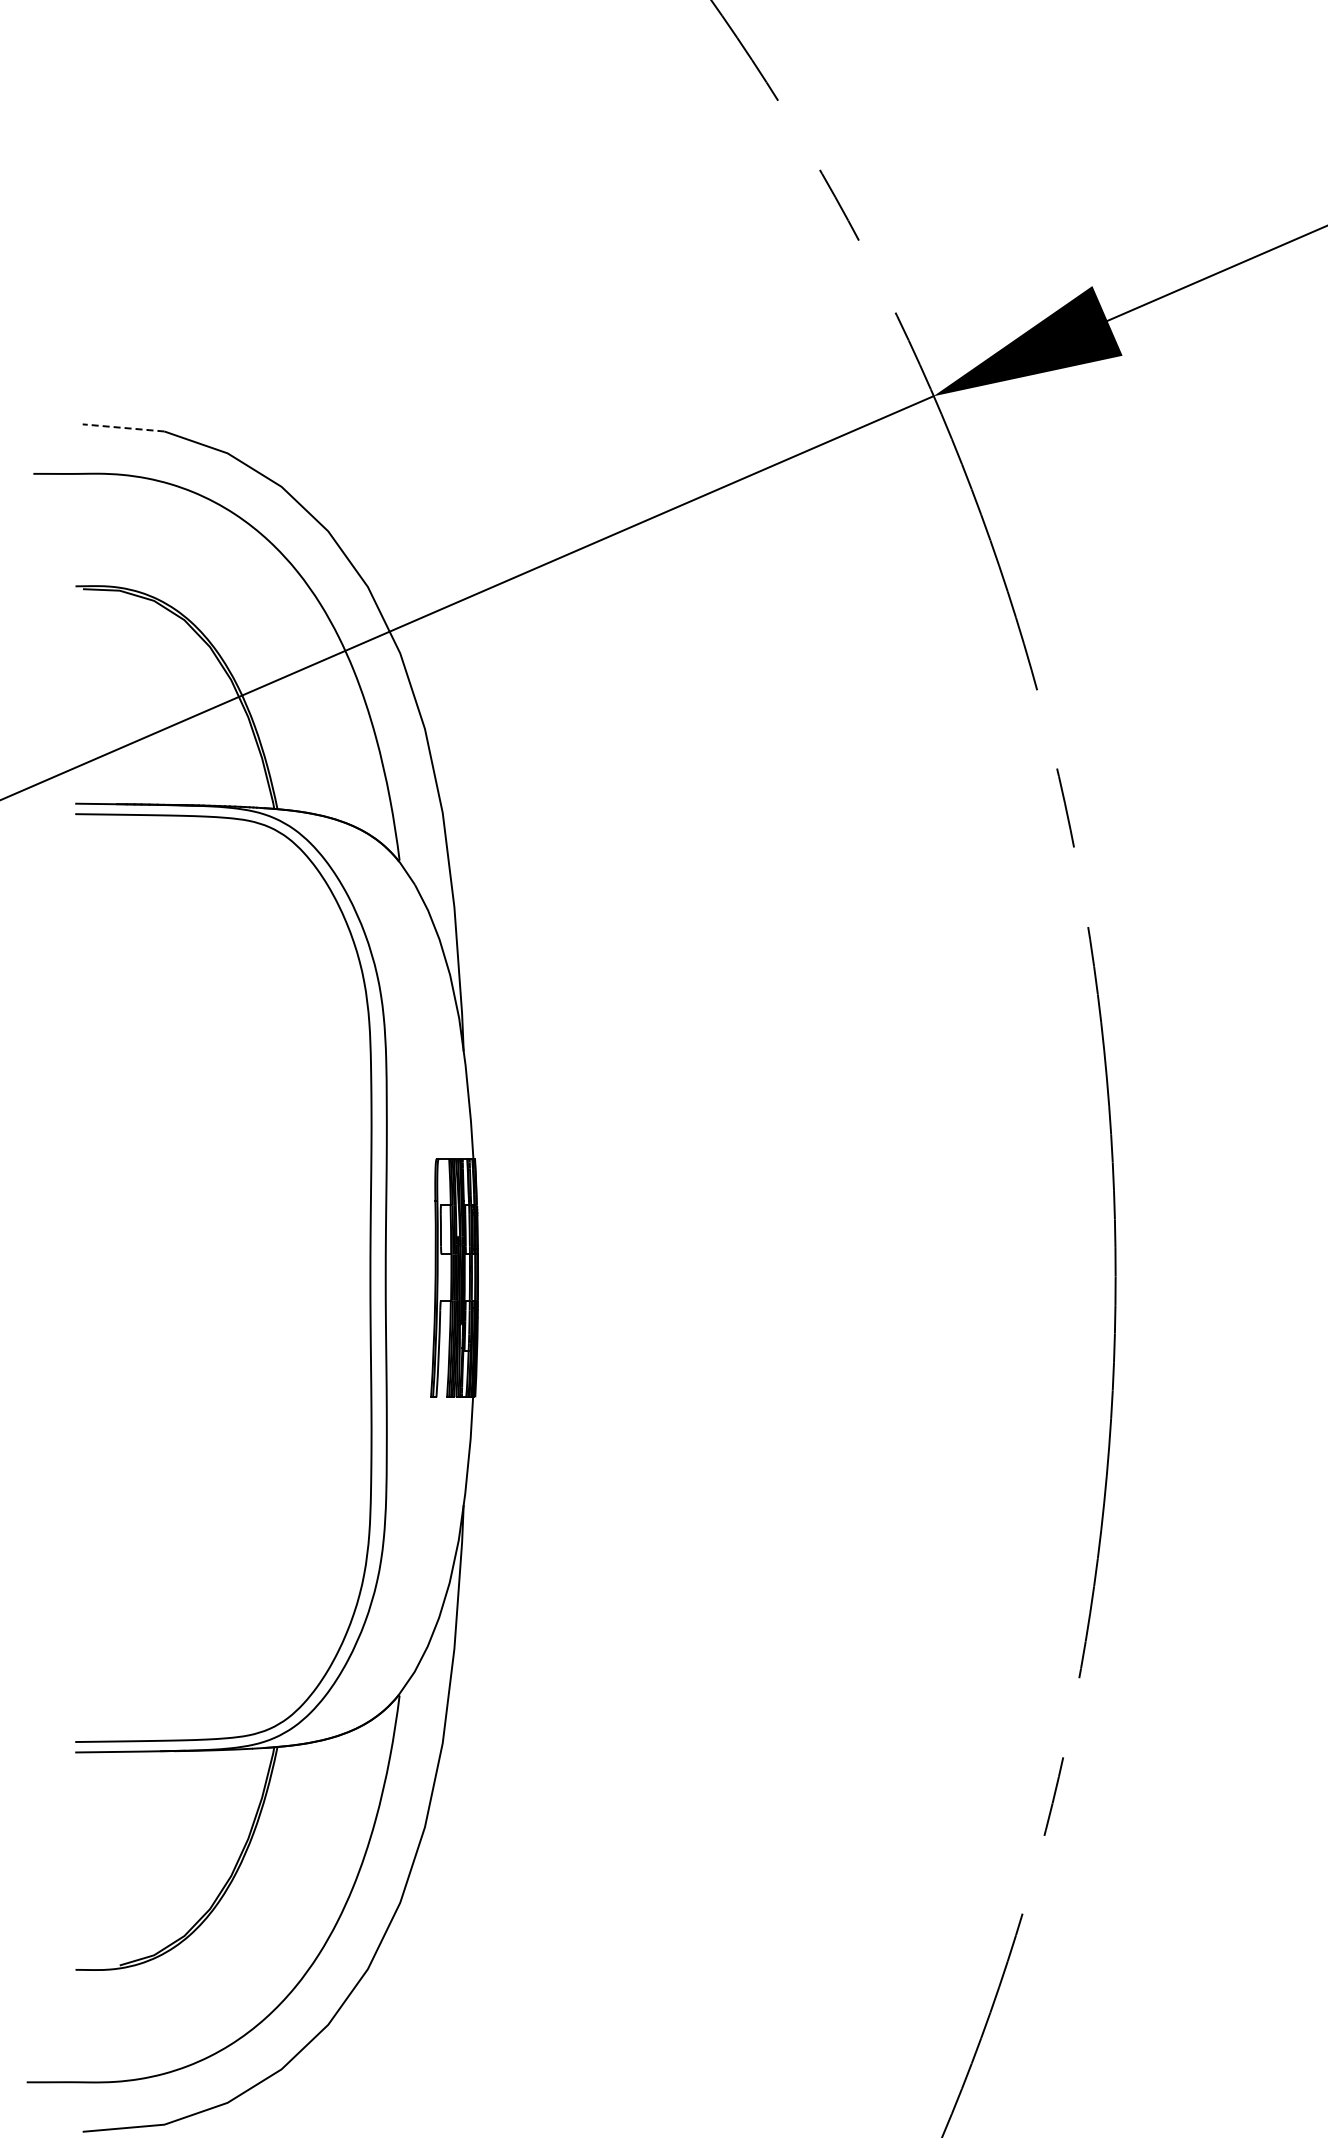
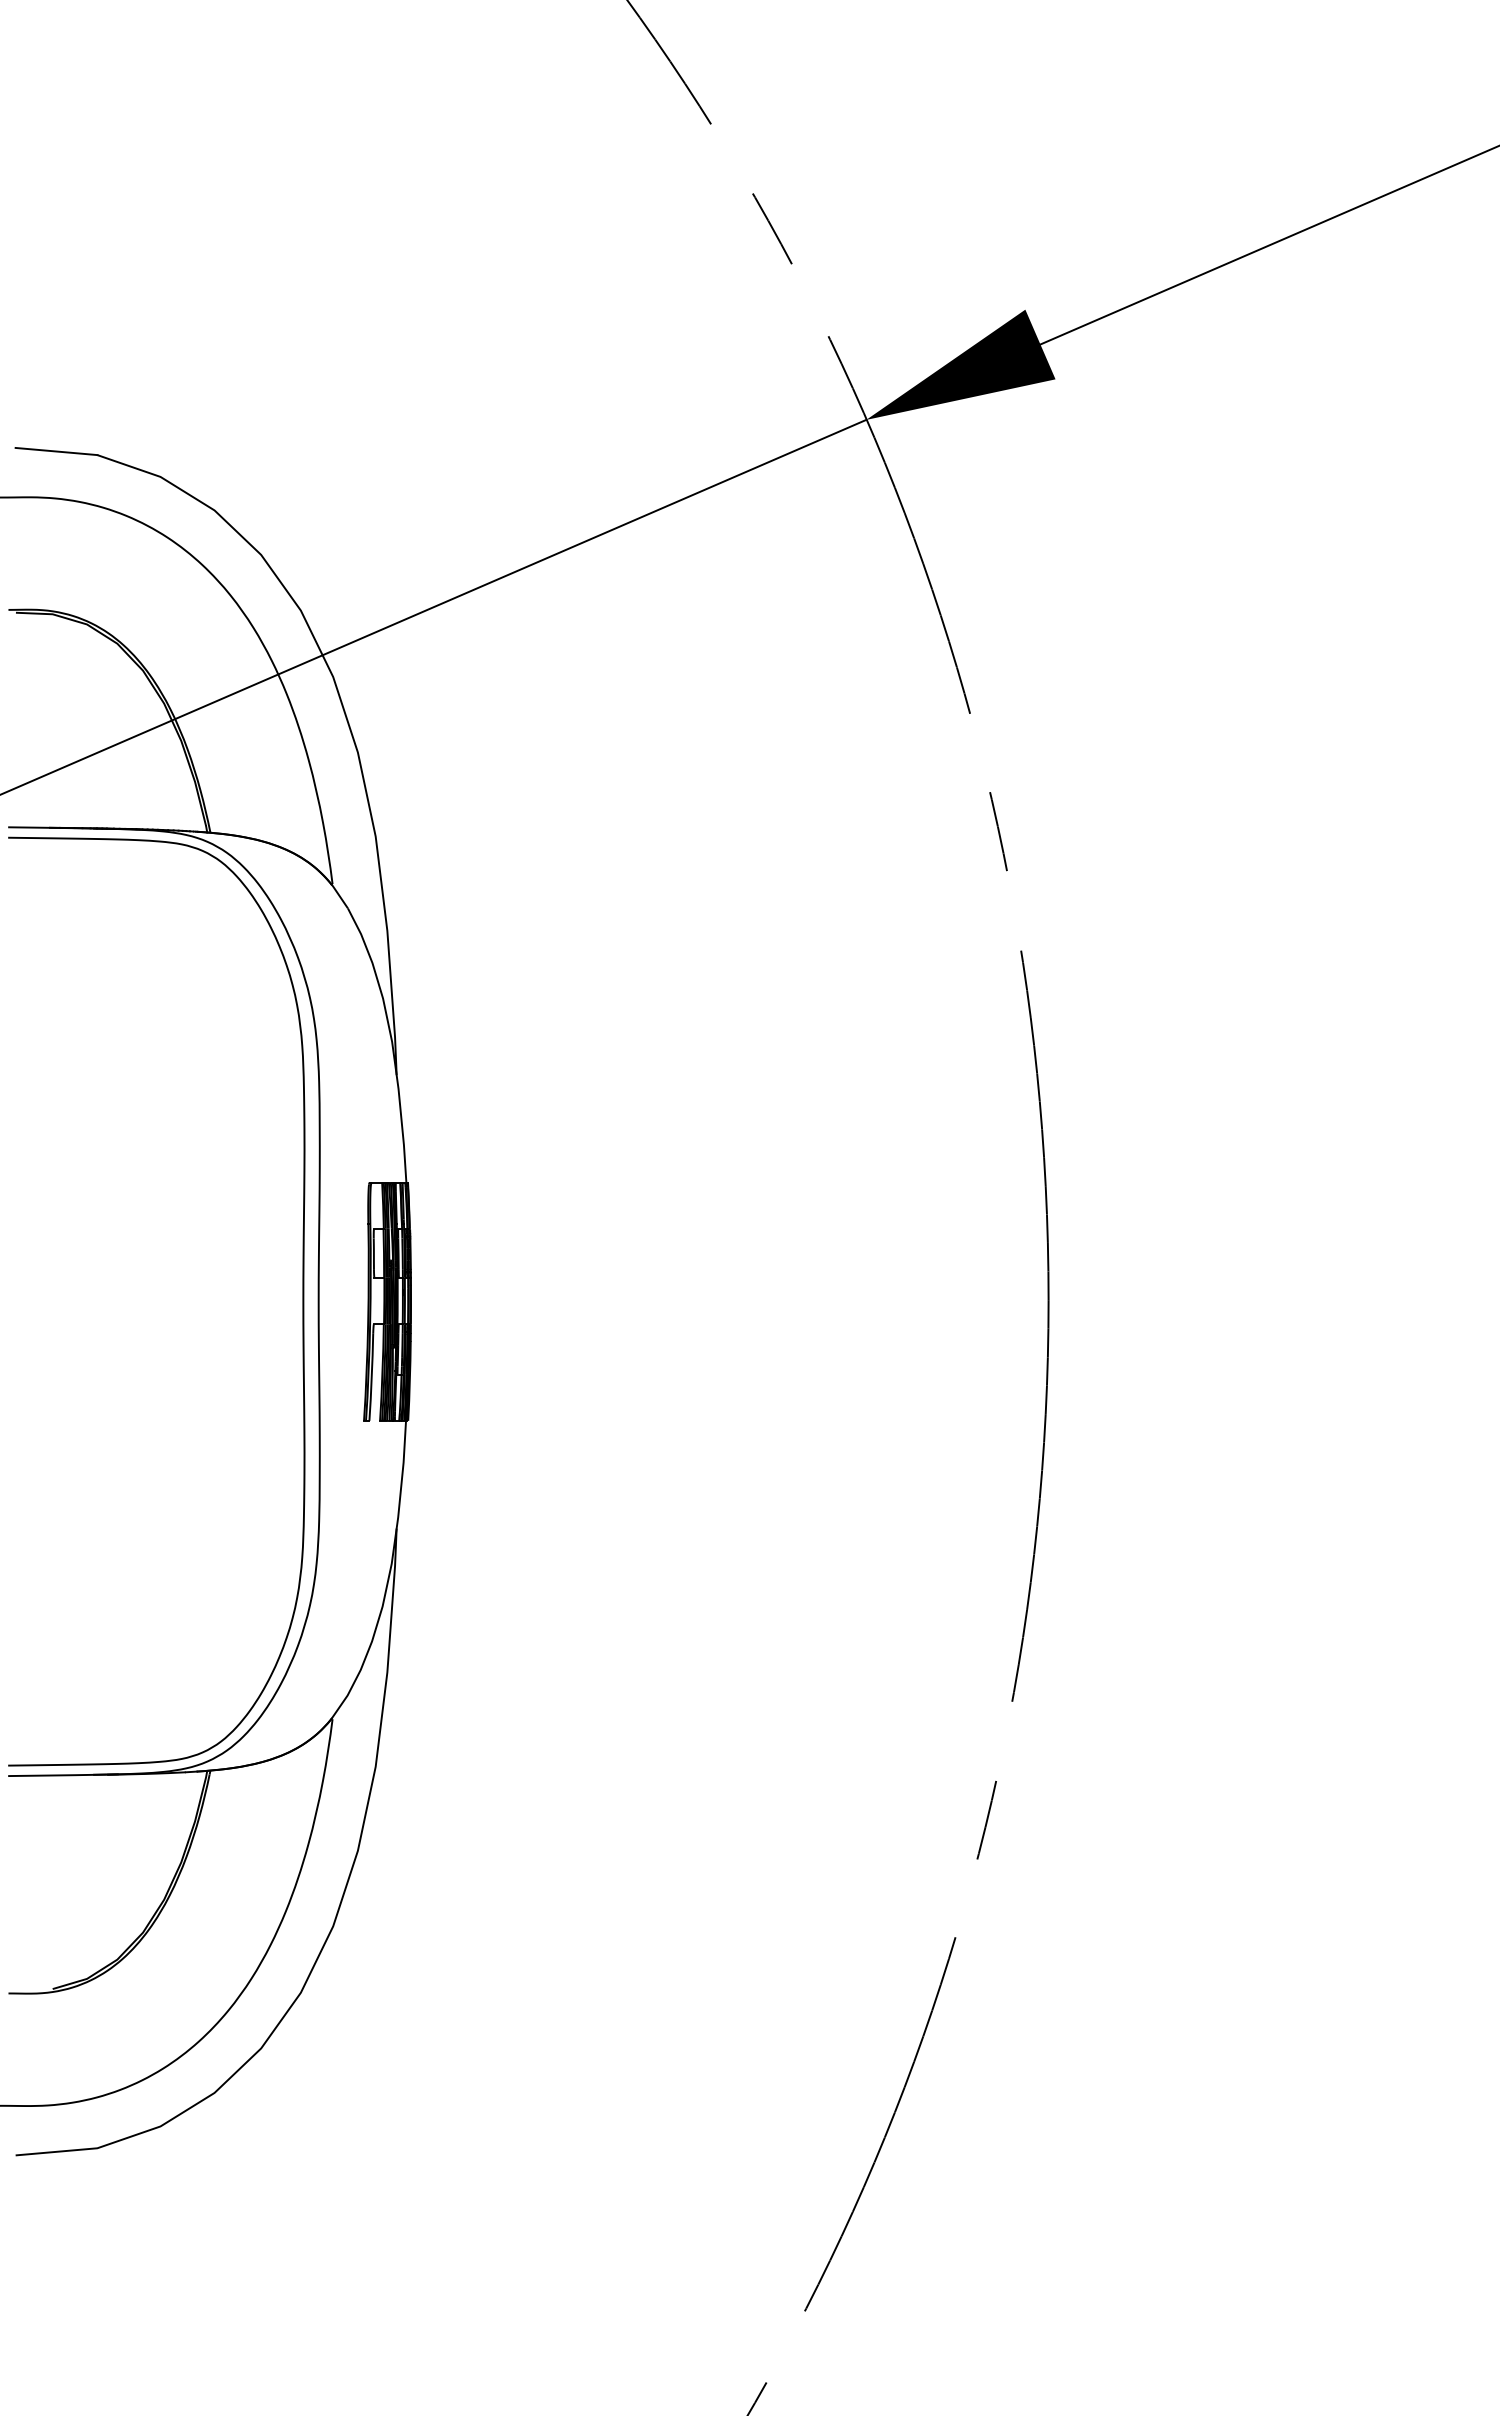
line: (123, 427) -> (56, 451), dashed -> solid

